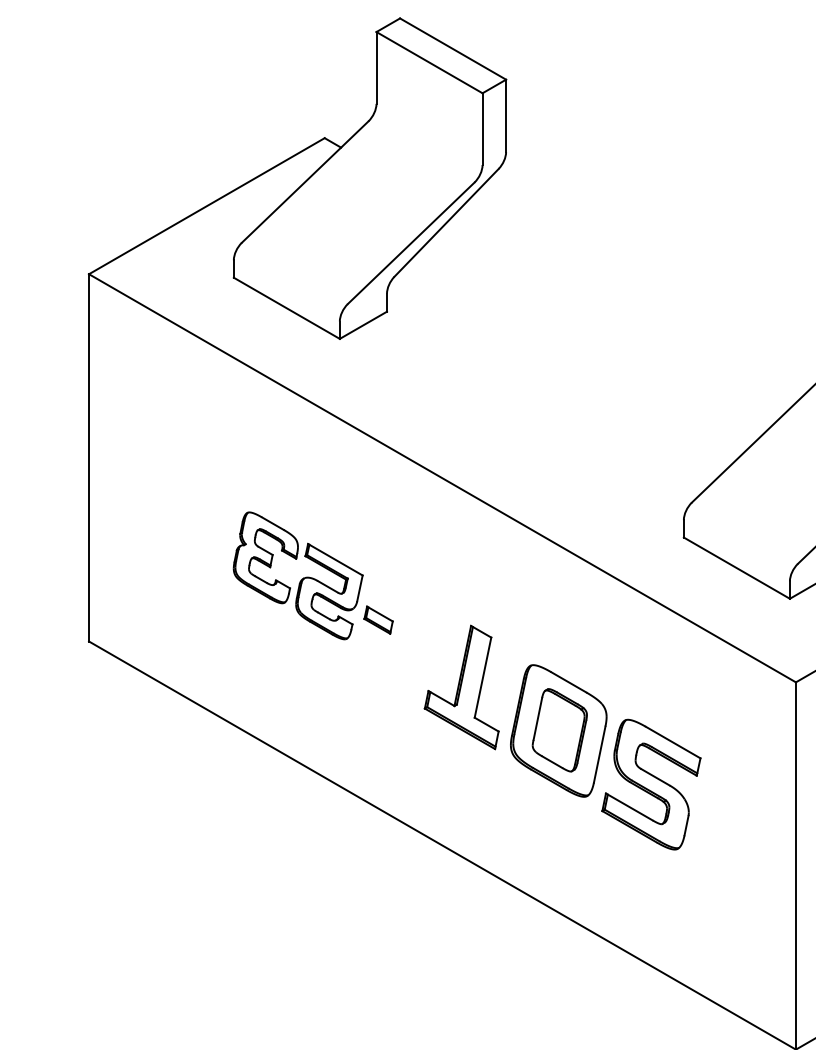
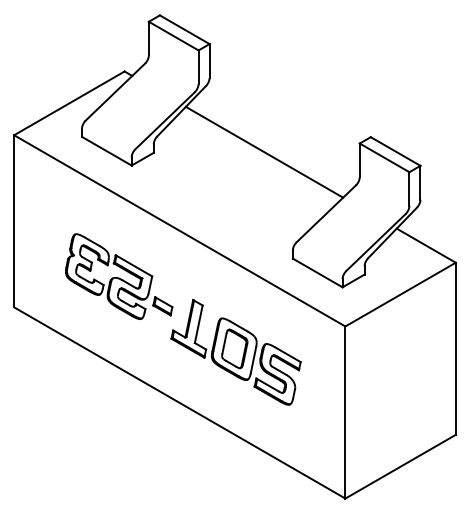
line: (623, 308) -> (264, 151), added
part: (313, 575) -> (119, 276), size x1.43

